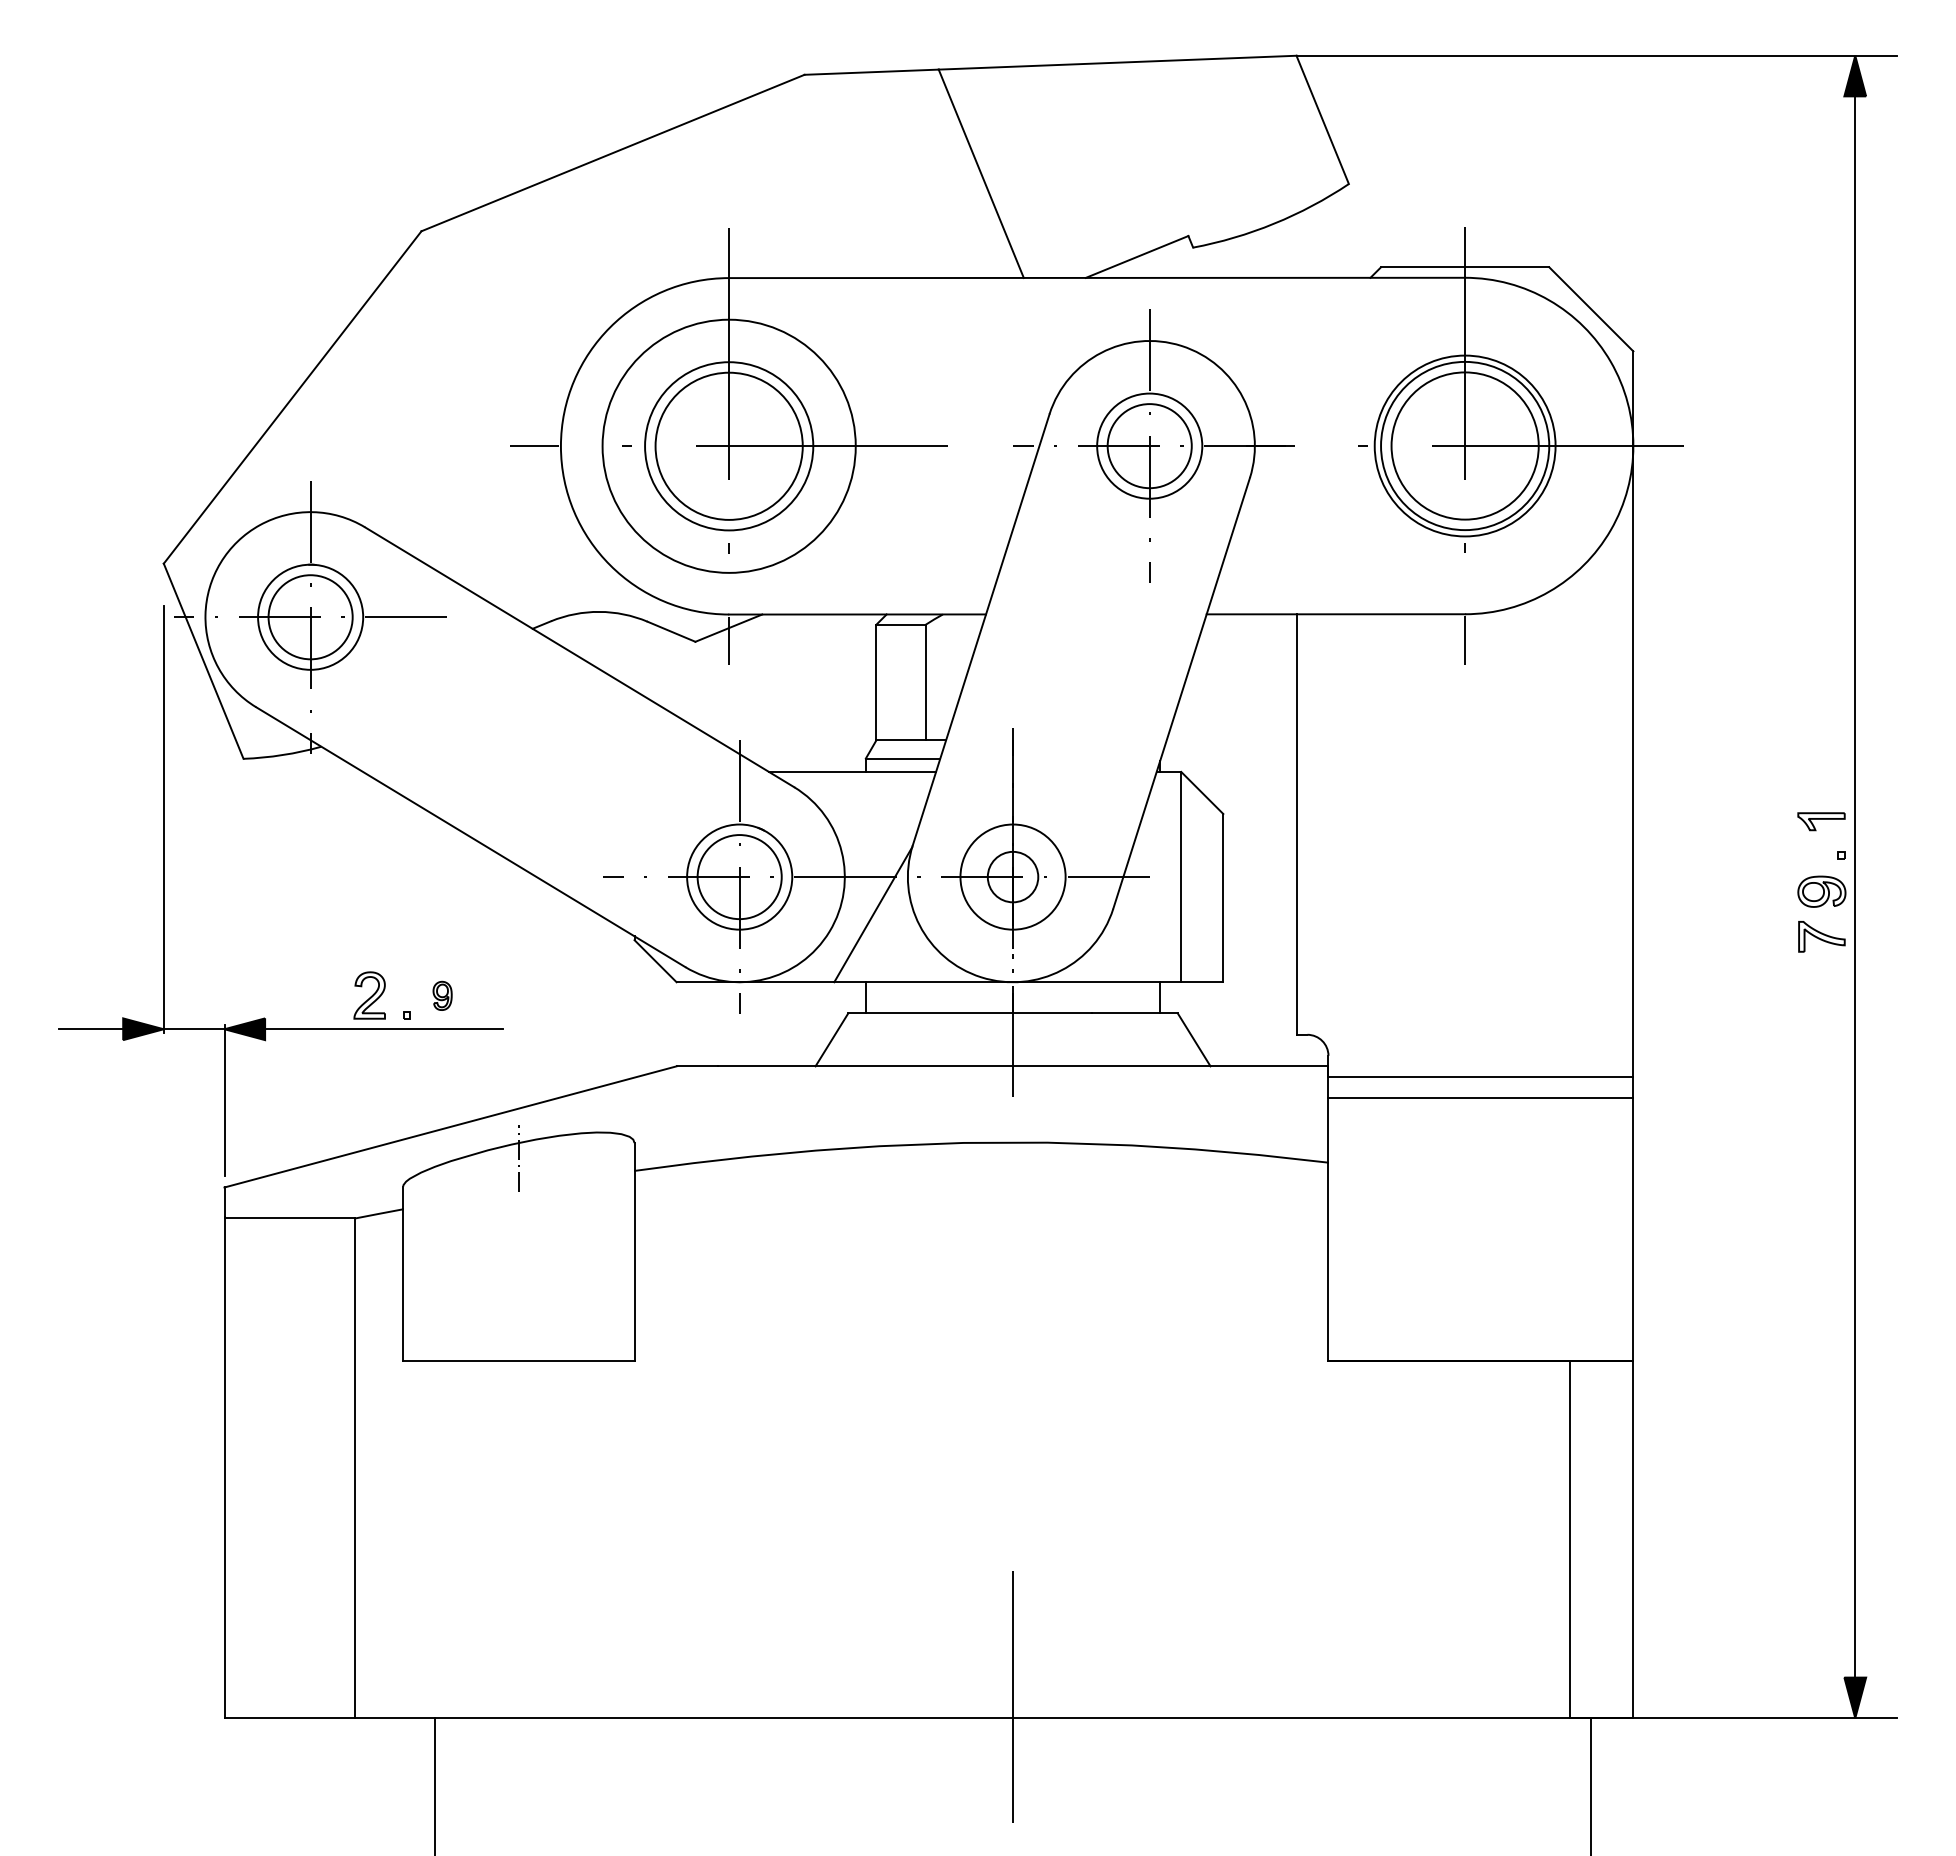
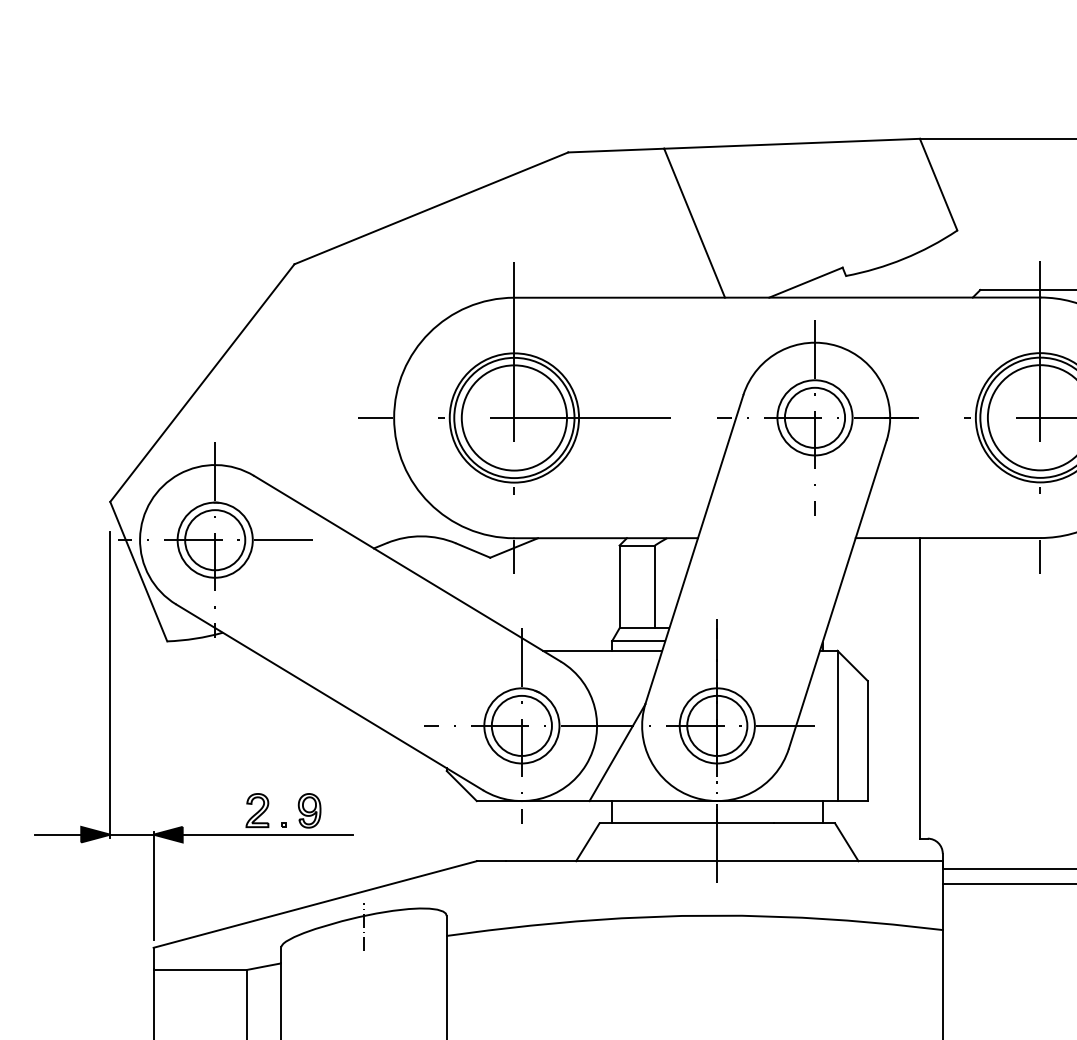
circle: (728, 445) -> (513, 417), size x0.71
circle: (1012, 877) -> (716, 726), size x1.67
part: (442, 995) -> (309, 810), size x1.67

